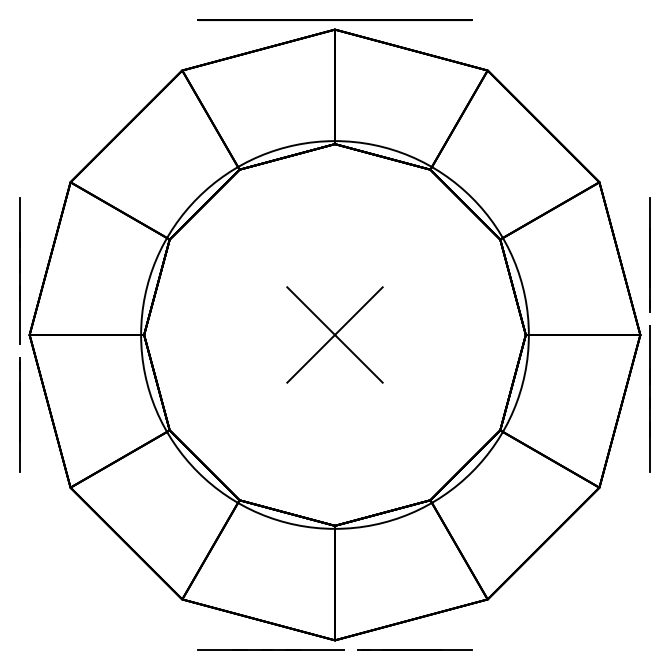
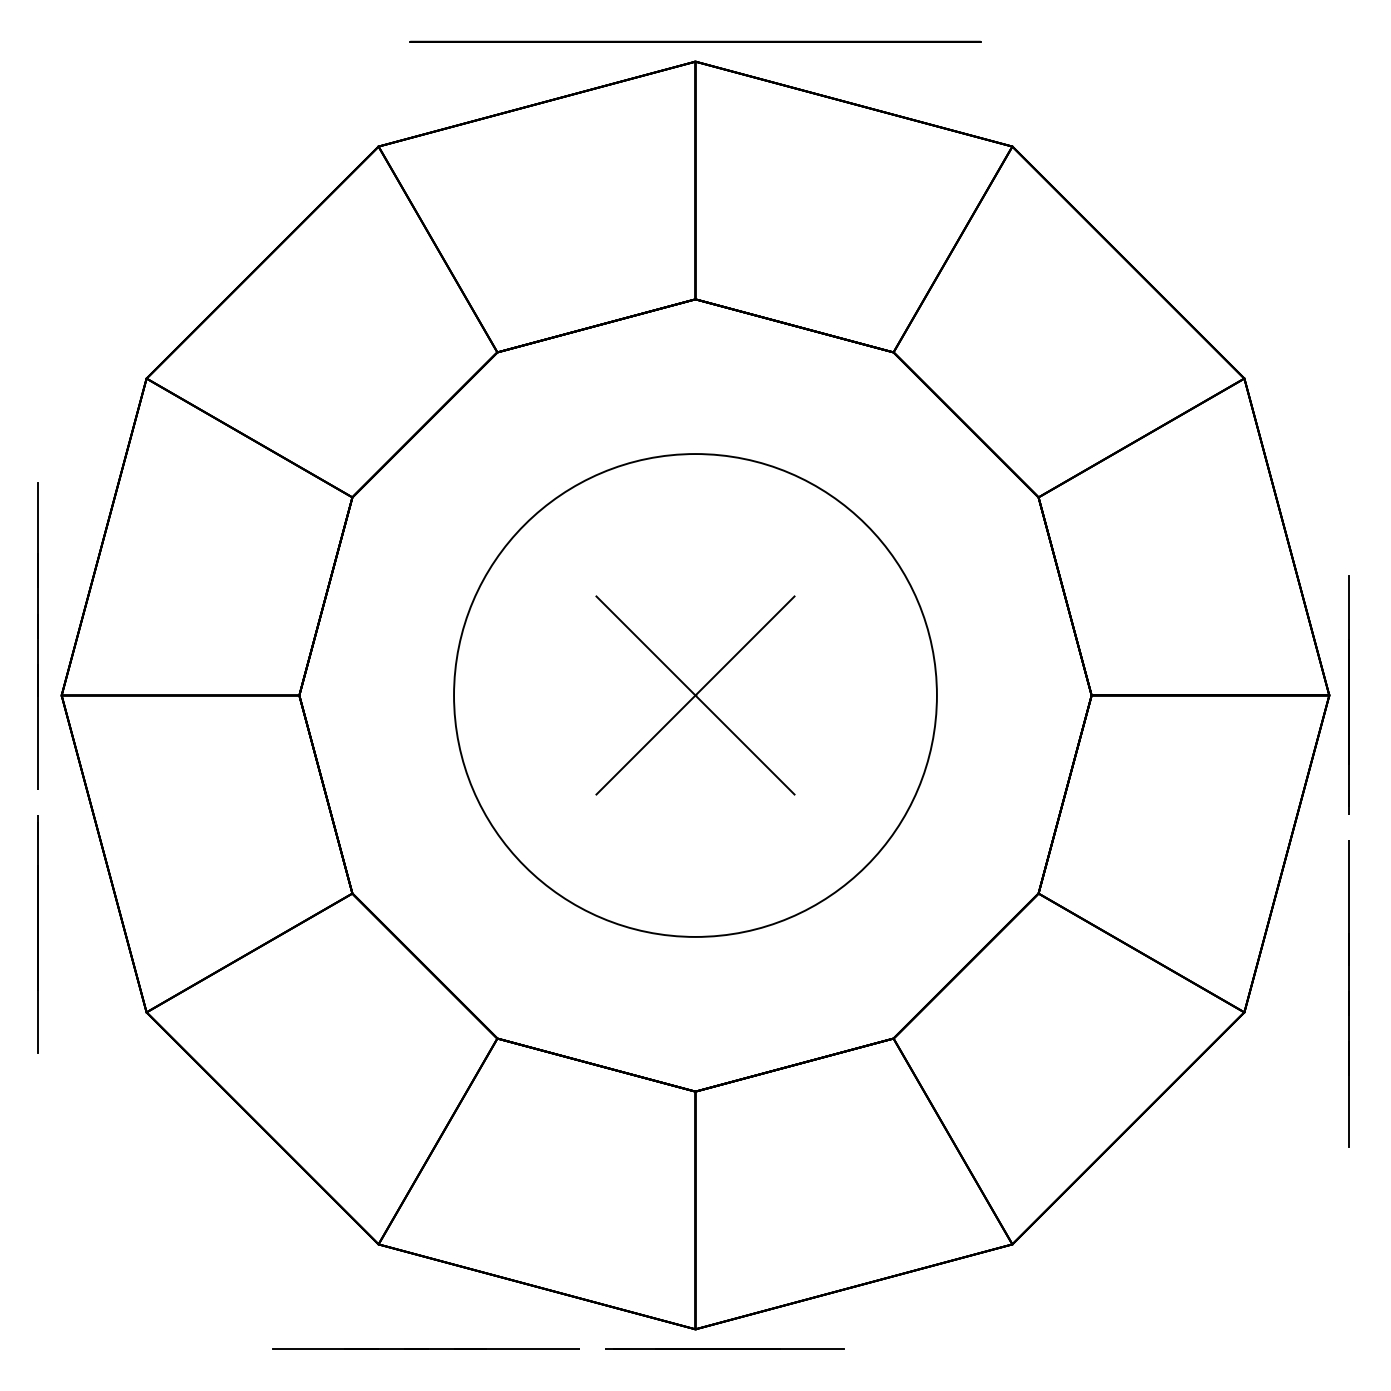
line: (19, 334) -> (36, 767), moved
circle: (334, 334) -> (694, 694), size x0.6
line: (649, 334) -> (1348, 860), moved
line: (334, 649) -> (557, 1348), moved

